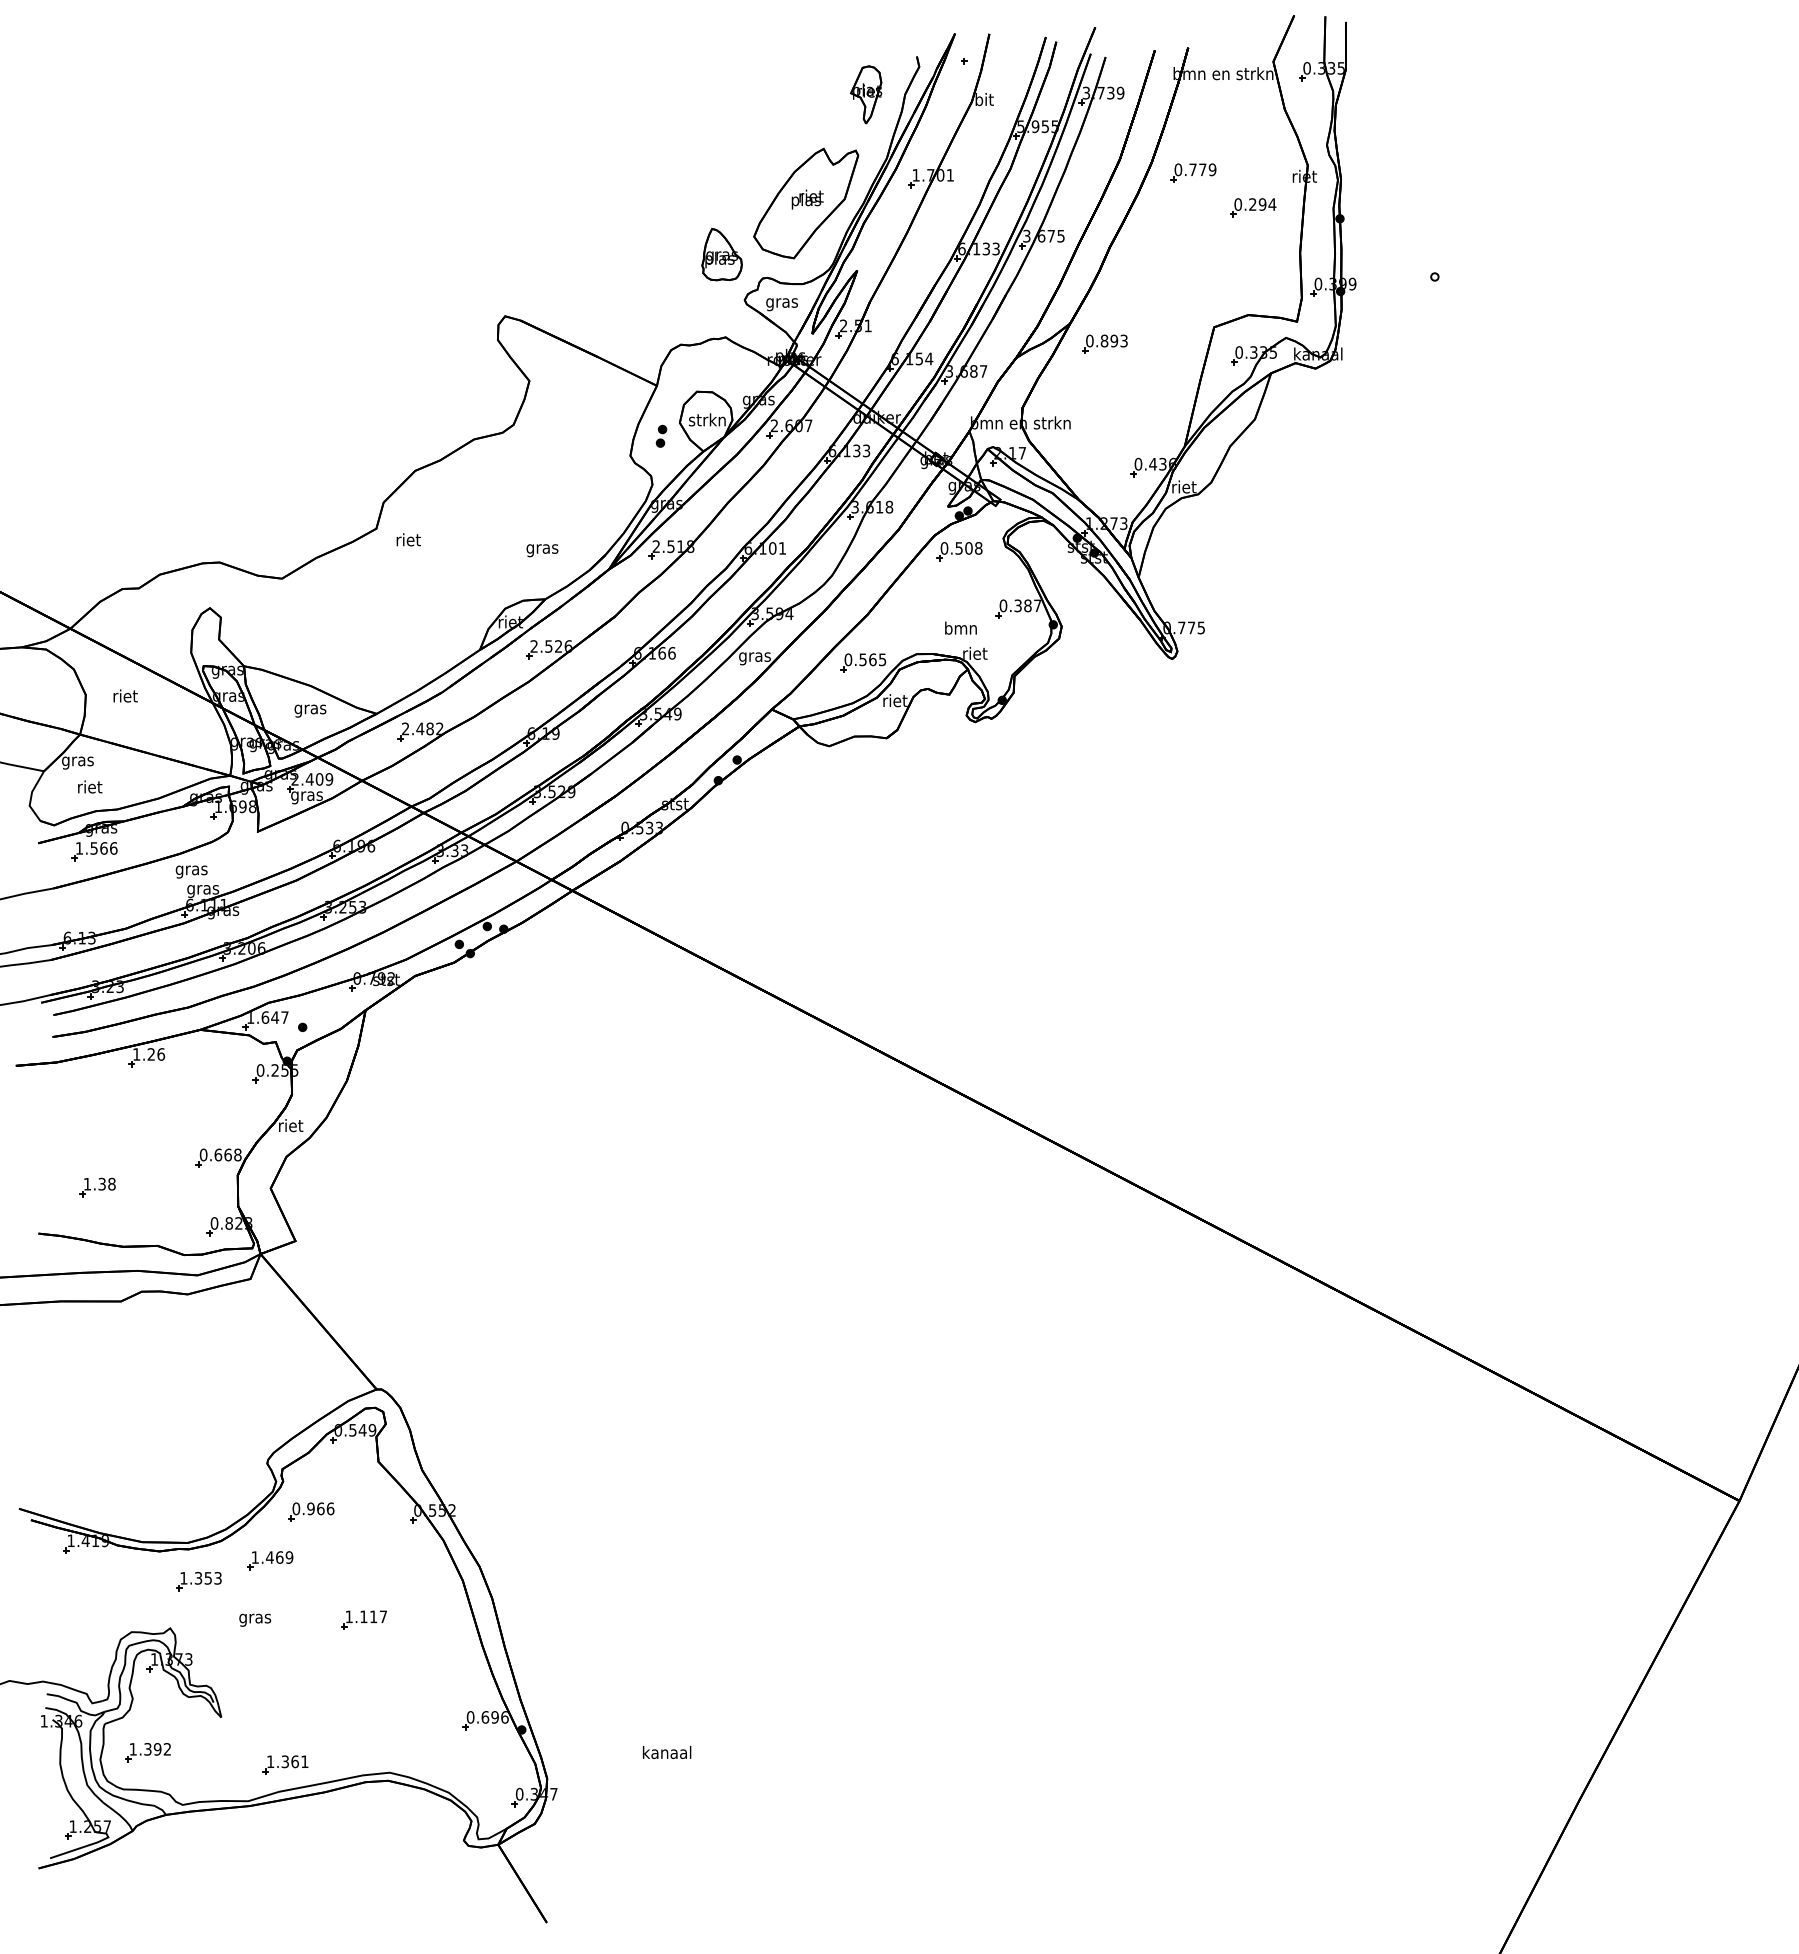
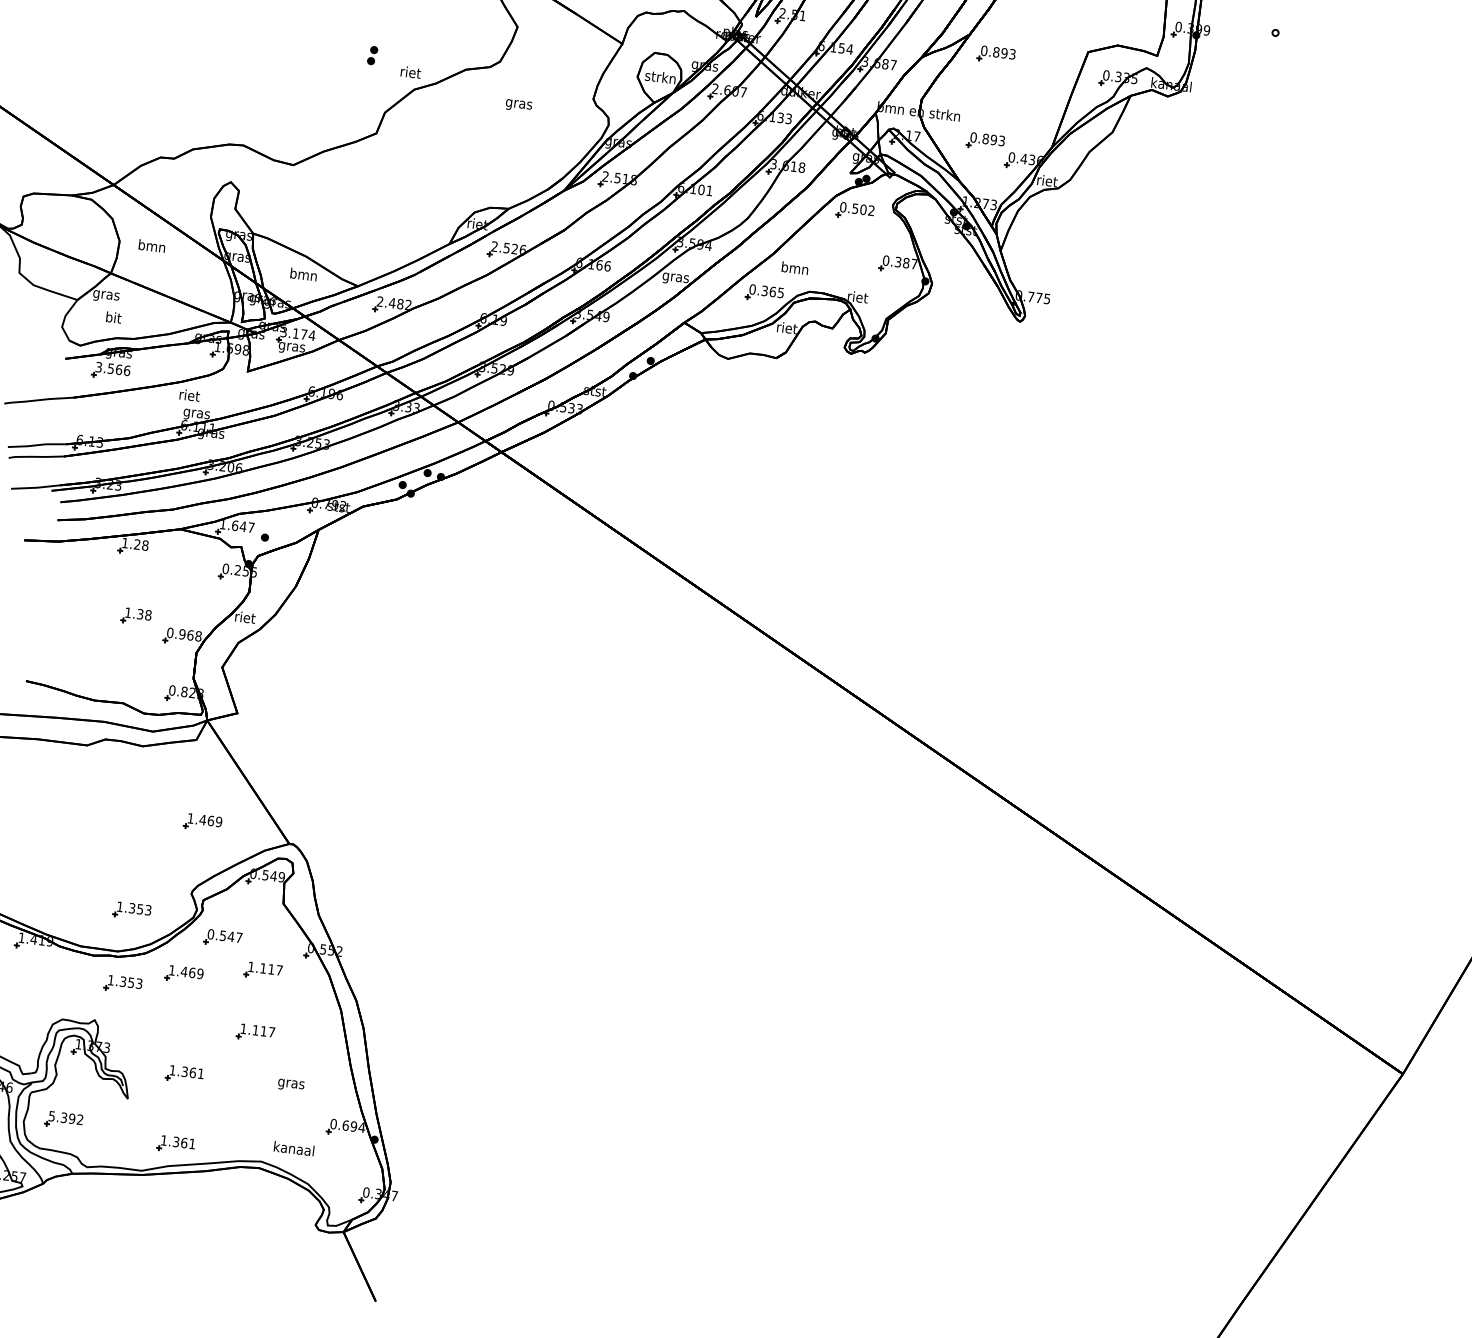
part: (661, 435) -> (372, 54), moved
part: (1104, 448) -> (985, 141), added
text: (408, 539) -> (410, 72), moved
text: (978, 548) -> (871, 210), 0.508 -> 0.502
text: (542, 550) -> (518, 105), moved
text: (960, 627) -> (794, 267), moved
text: (862, 659) -> (764, 290), 0.565 -> 0.365
text: (125, 695) -> (152, 245), riet -> bmn
text: (310, 709) -> (303, 276), gras -> bmn
text: (312, 779) -> (298, 333), 2.409 -> 3.174
text: (90, 786) -> (114, 317), riet -> bit
text: (79, 848) -> (98, 367), 1.566 -> 3.566
text: (191, 870) -> (189, 396), gras -> riet
text: (161, 1054) -> (145, 545), 1.26 -> 1.28
text: (218, 1154) -> (182, 633), 0.668 -> 0.968
part: (97, 1187) -> (136, 616), moved
part: (270, 1376) -> (203, 822), added
part: (198, 1492) -> (131, 910), added
text: (320, 1508) -> (230, 936), 0.966 -> 0.547
part: (363, 1544) -> (262, 970), added
text: (255, 1619) -> (291, 1084), moved
part: (285, 1679) -> (184, 1074), added
text: (504, 1717) -> (361, 1127), 0.696 -> 0.694
text: (132, 1749) -> (51, 1116), 1.392 -> 5.392
text: (667, 1752) -> (294, 1148), moved

